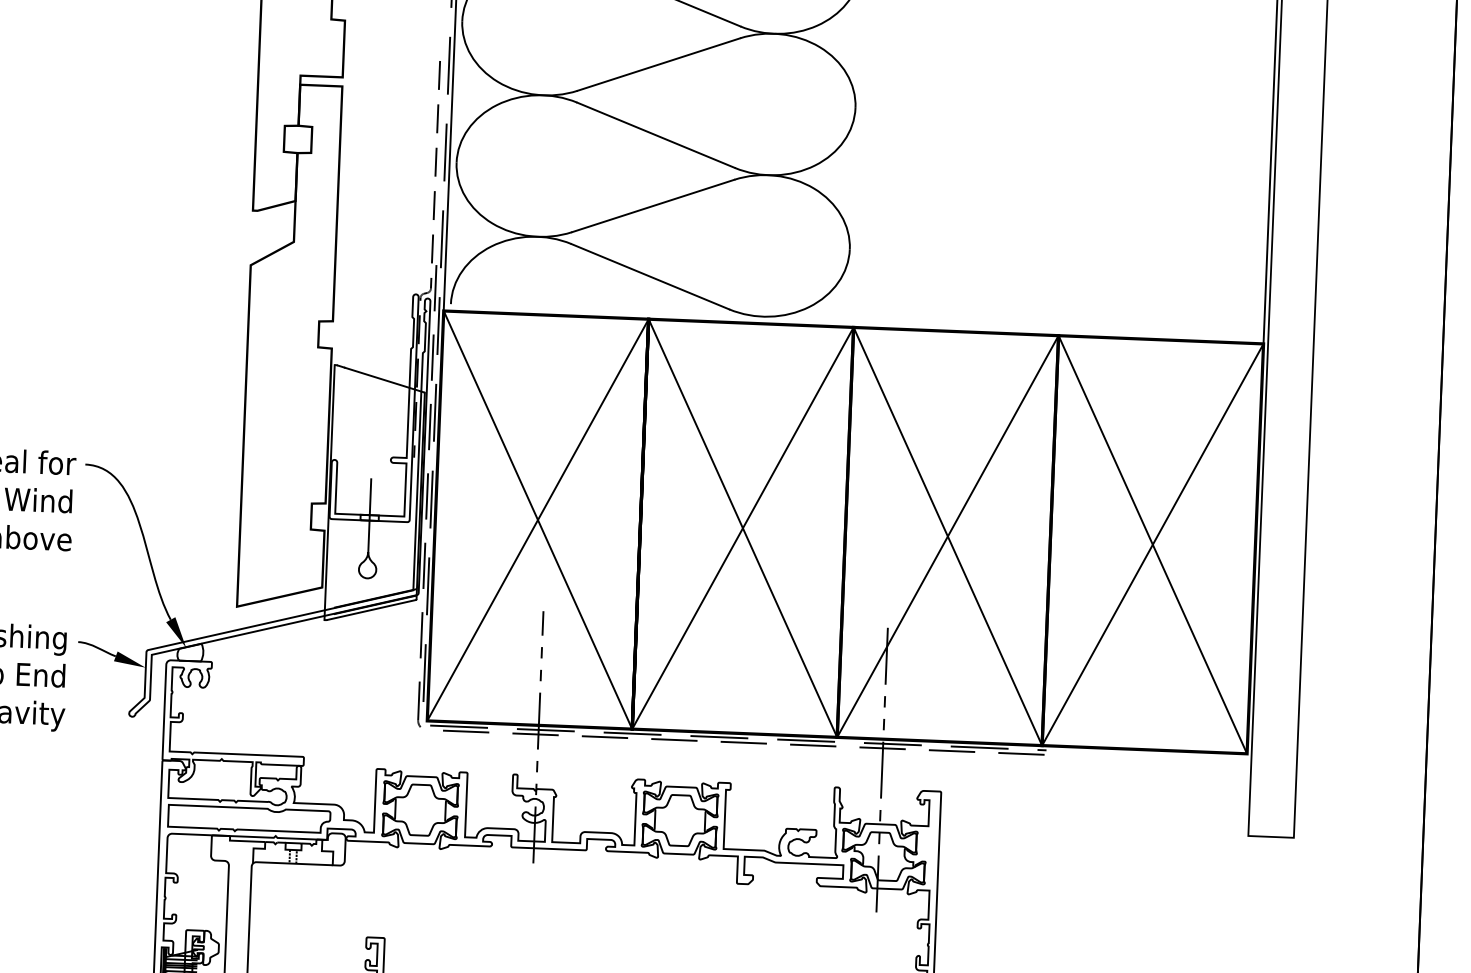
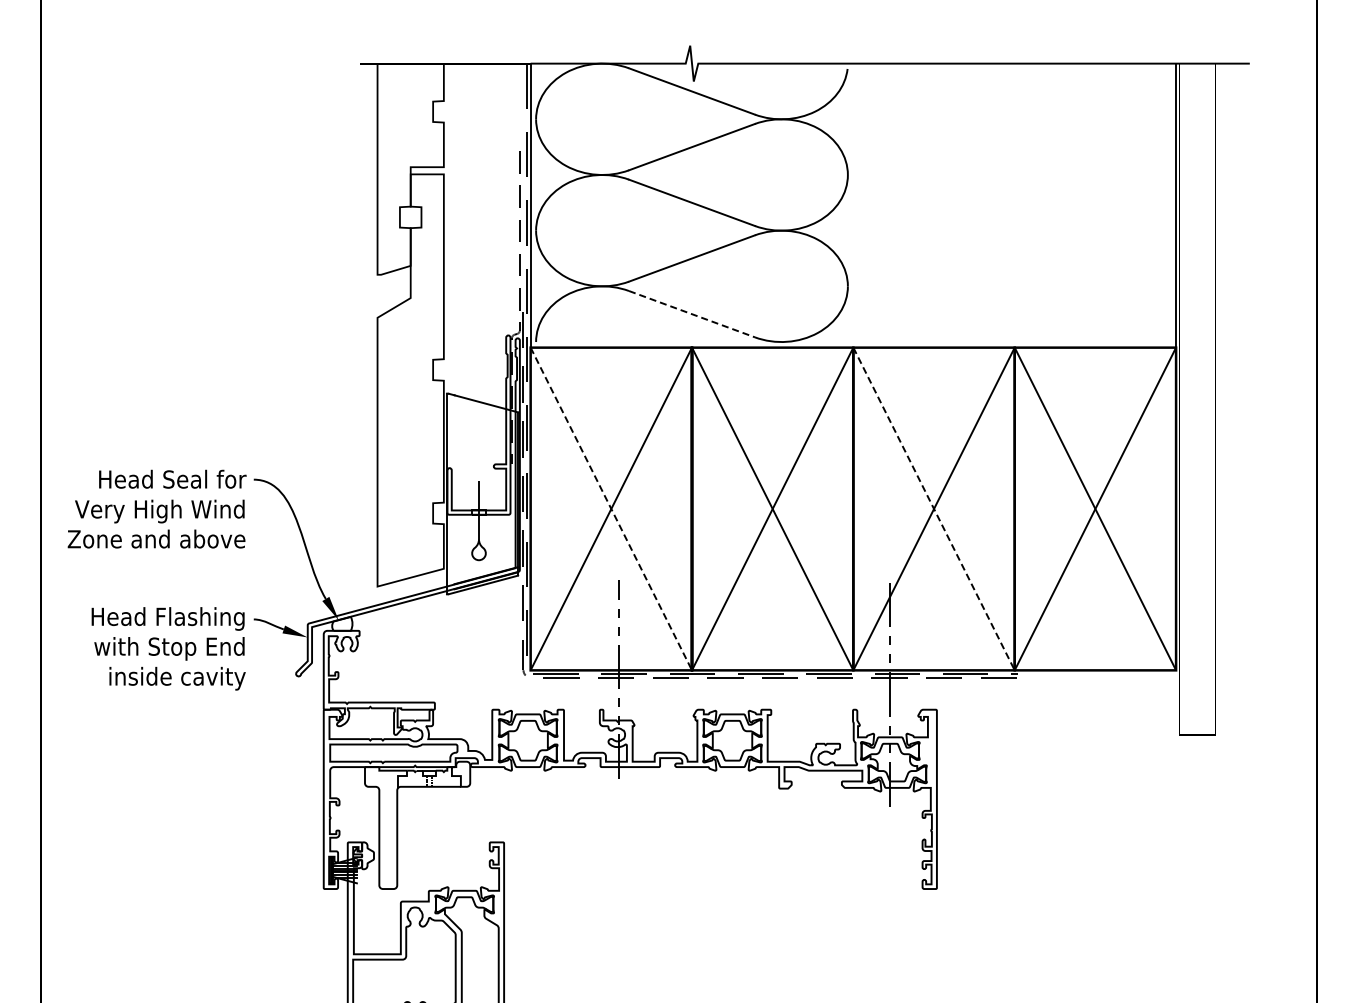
line: (650, 277) -> (692, 314), solid -> dashed
line: (538, 520) -> (611, 509), solid -> dashed
line: (948, 537) -> (934, 509), solid -> dashed

